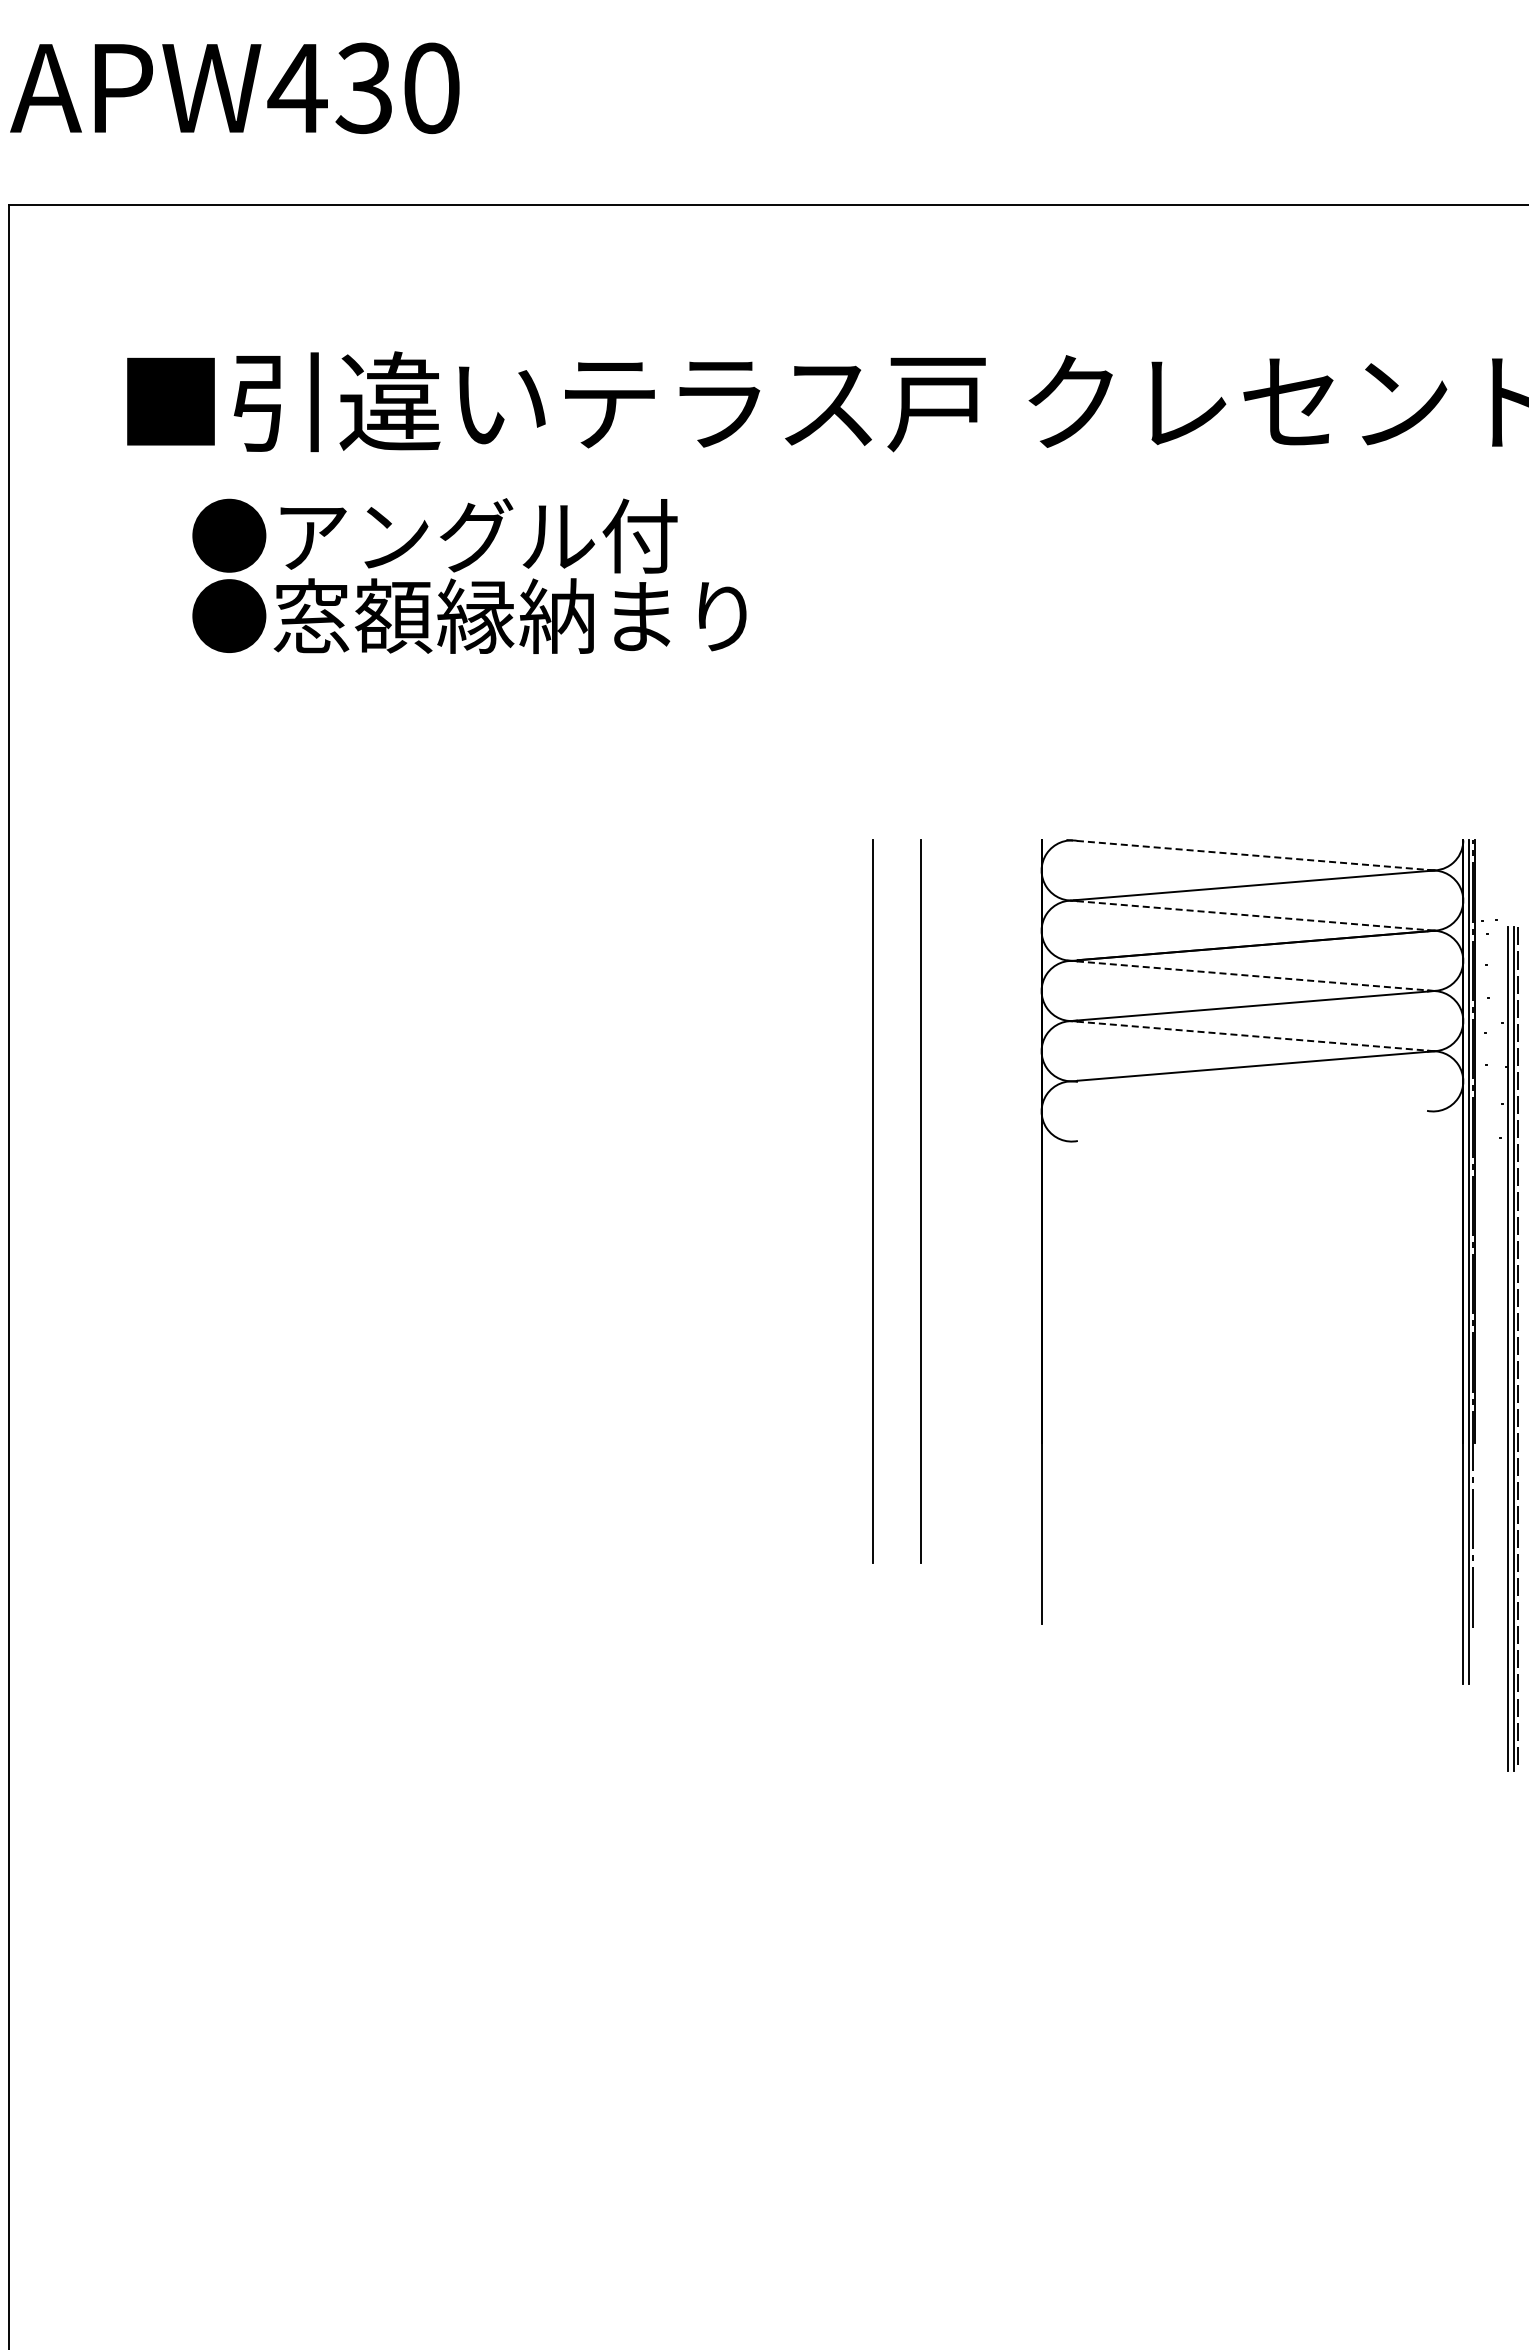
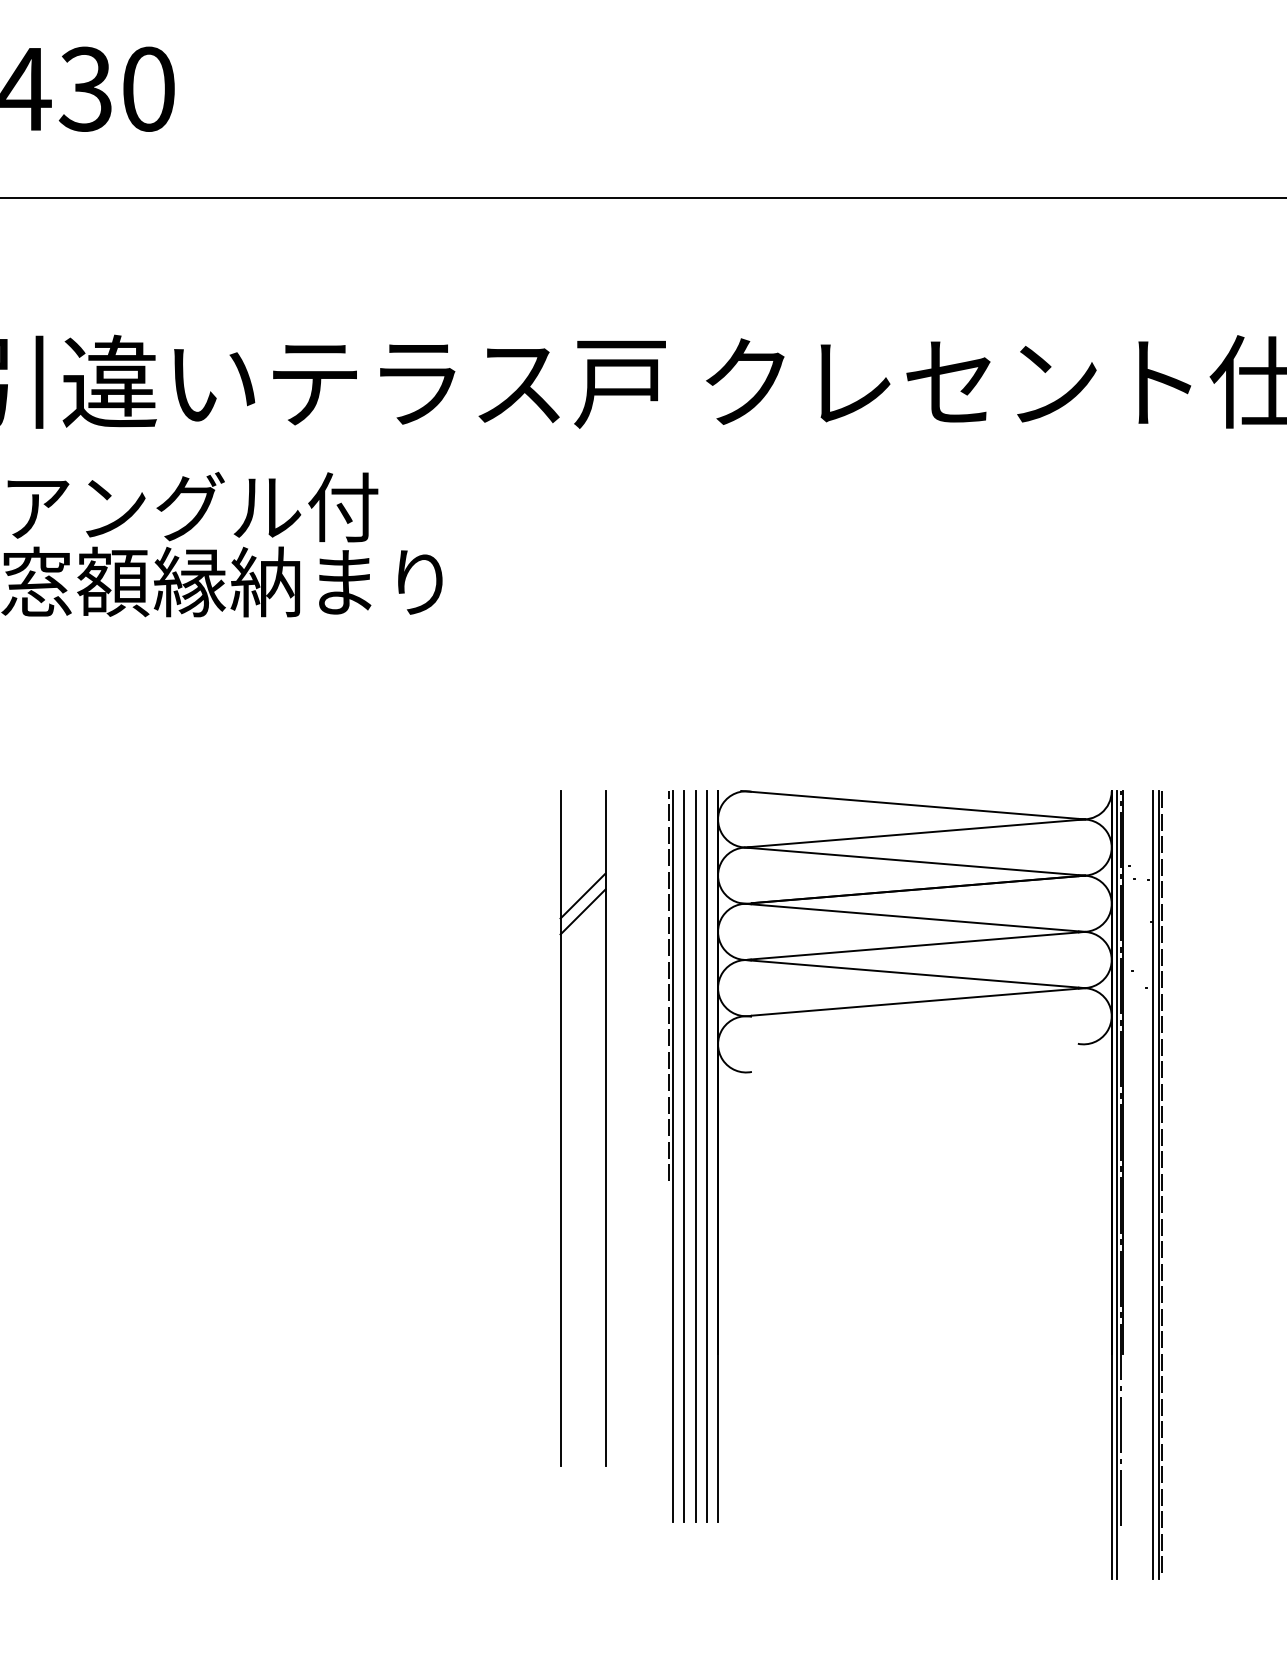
line: (1250, 855) -> (913, 805), dashed -> solid
line: (1252, 915) -> (914, 861), dashed -> solid
line: (896, 952) -> (582, 895), added
line: (896, 969) -> (582, 911), added
line: (1250, 975) -> (913, 917), dashed -> solid
line: (1252, 1036) -> (914, 974), dashed -> solid
part: (990, 1231) -> (670, 1156), added
line: (1005, 1231) -> (684, 1156), added
line: (1017, 1231) -> (695, 1156), added
line: (1029, 1231) -> (706, 1156), added
part: (1508, 1348) -> (1153, 1184), moved

